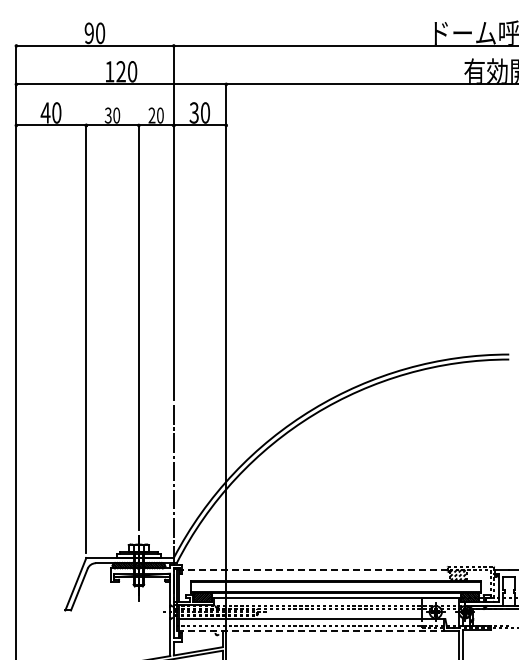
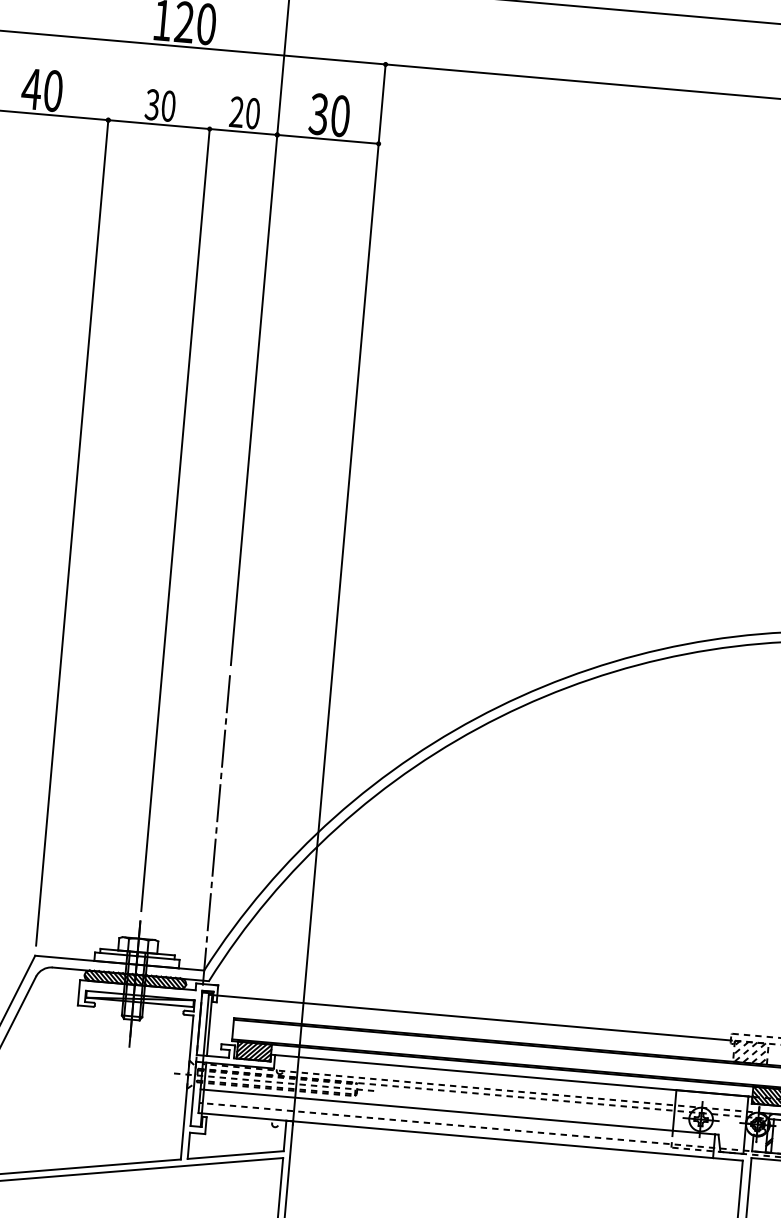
line: (312, 570) -> (469, 1018), dashed -> solid
line: (310, 631) -> (455, 1135), dashed -> solid

